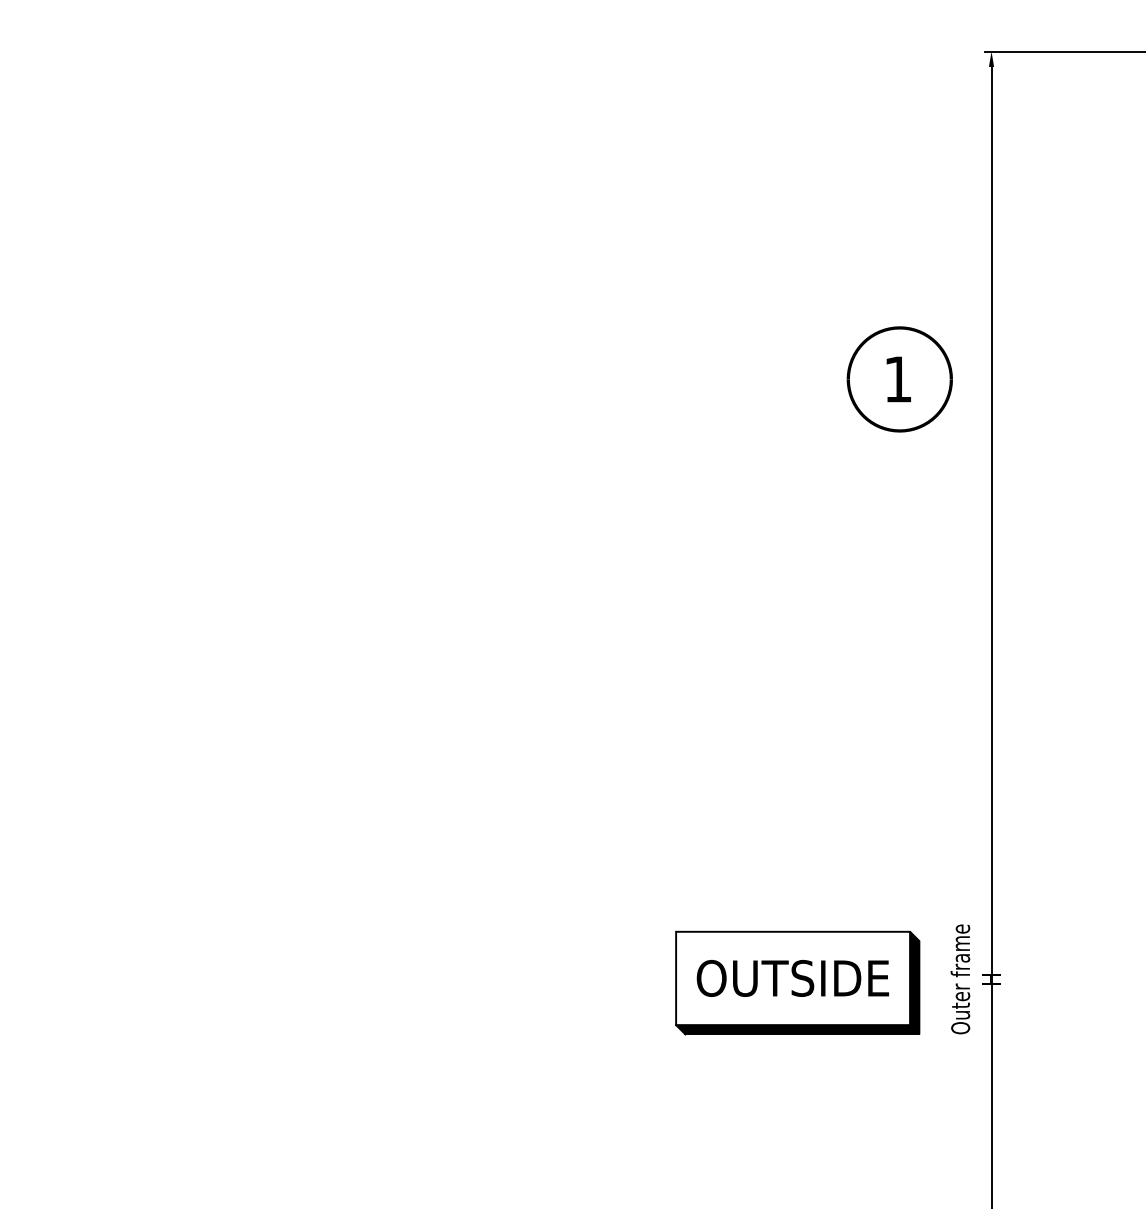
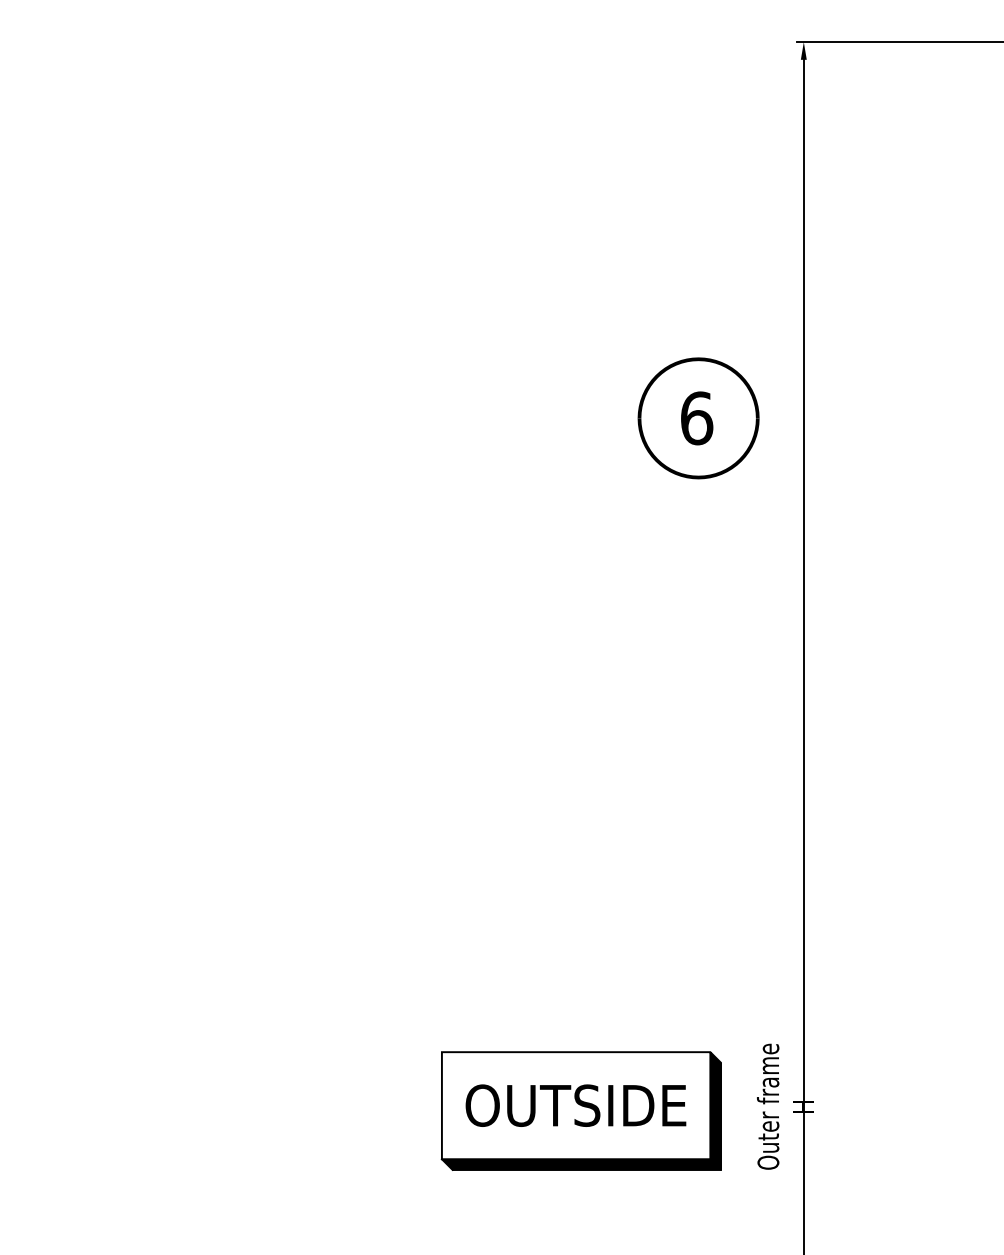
text: (898, 379) -> (697, 418), 1 -> 6

